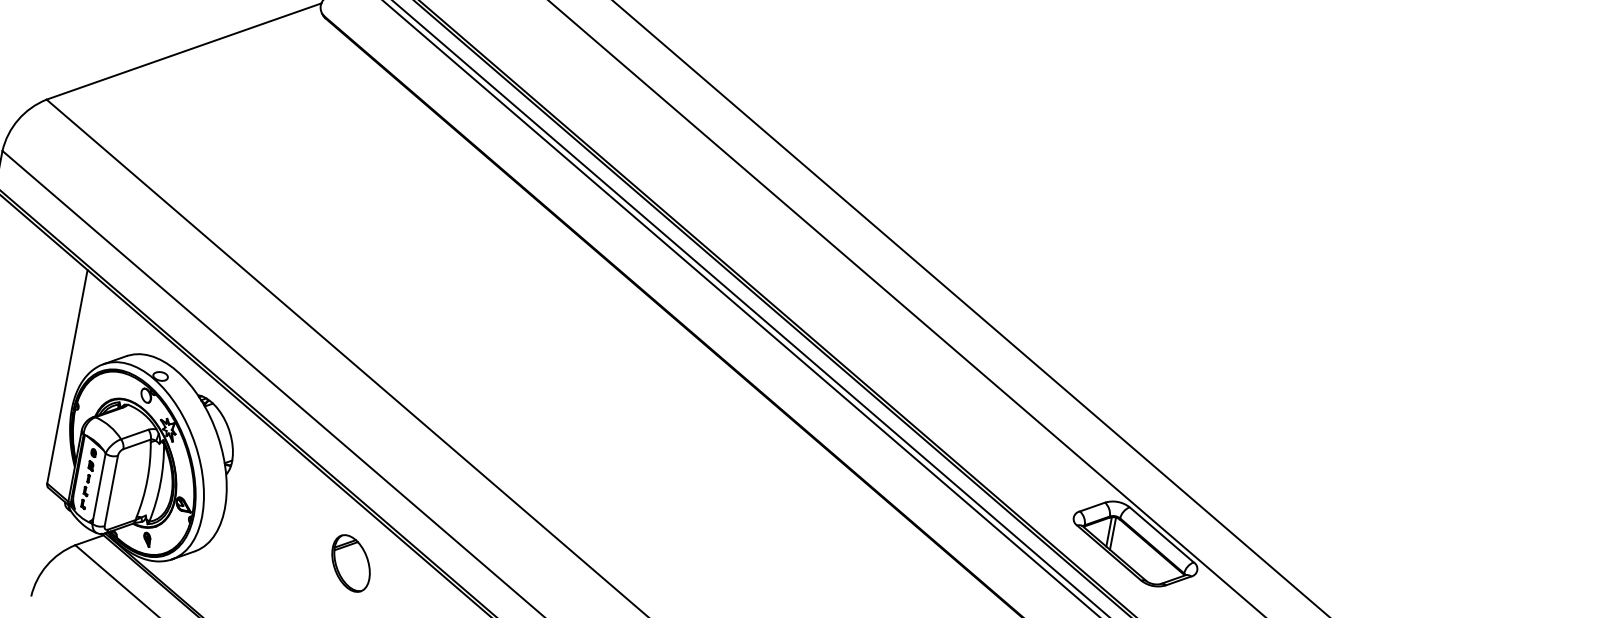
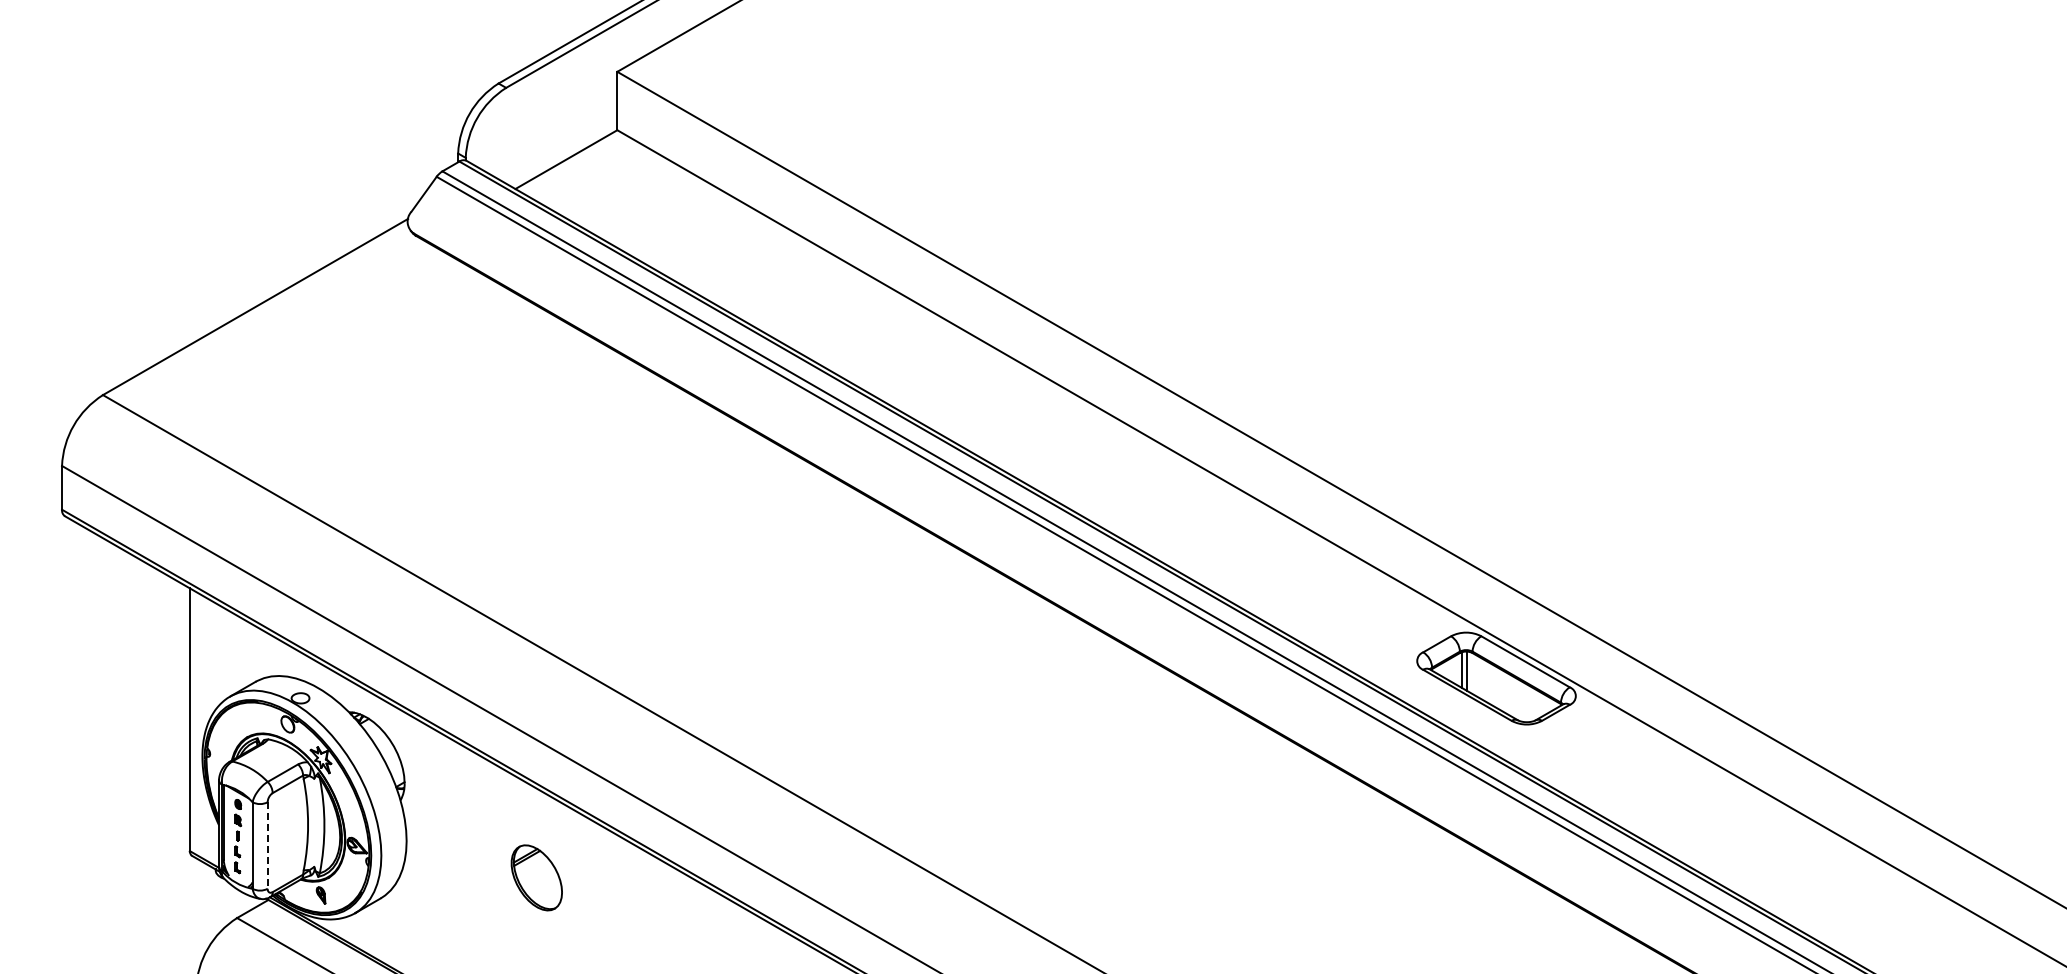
line: (111, 491) -> (267, 846), solid -> dashed
part: (350, 563) -> (536, 877), moved

